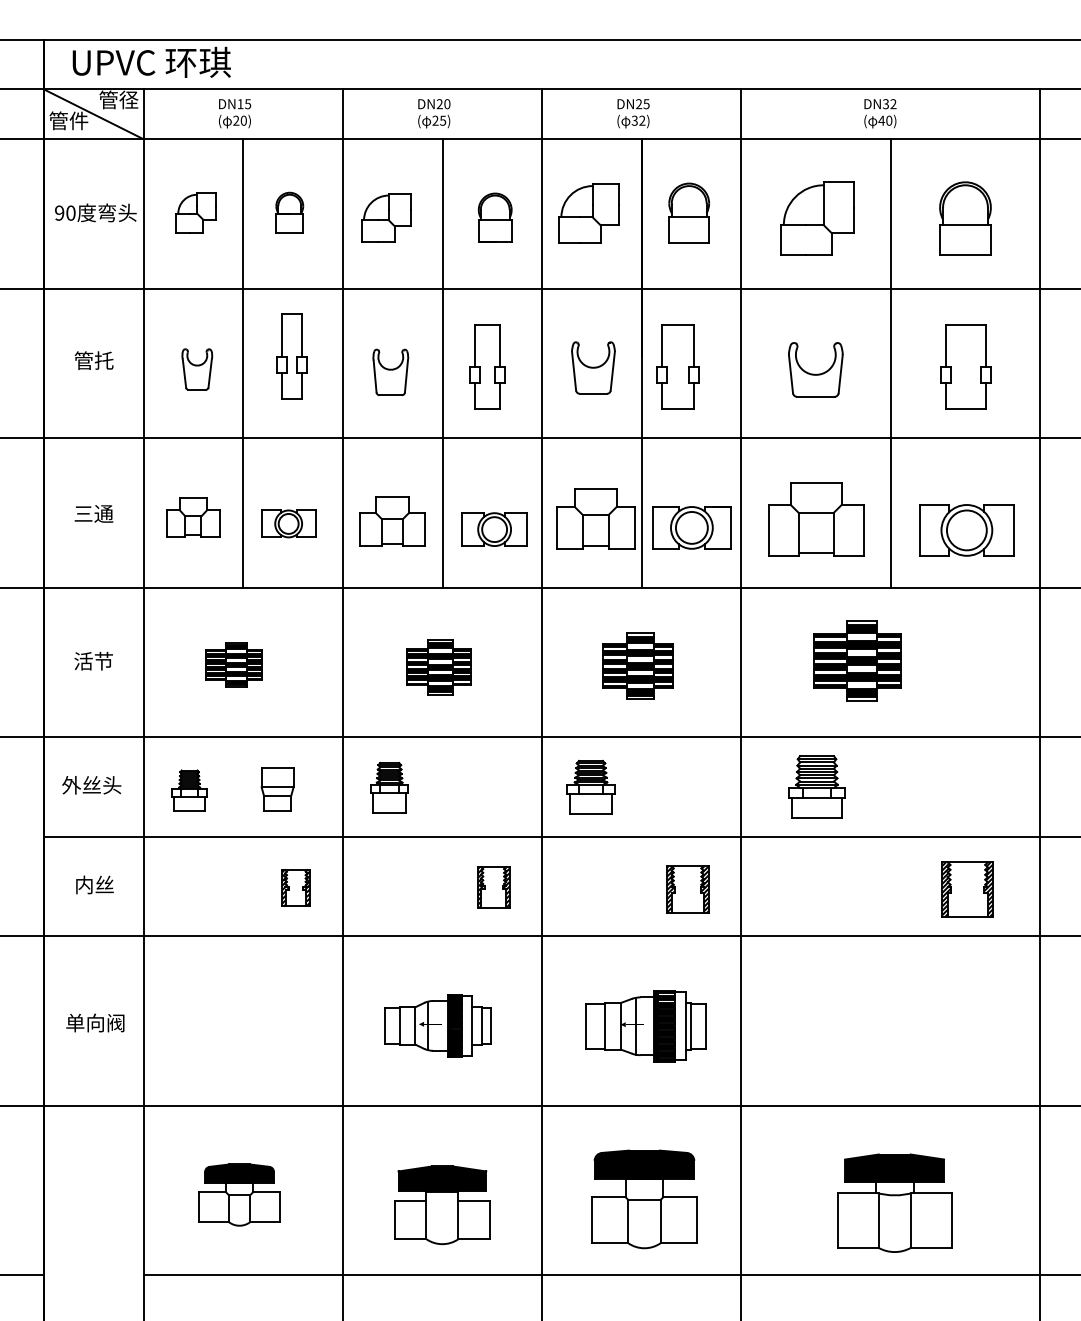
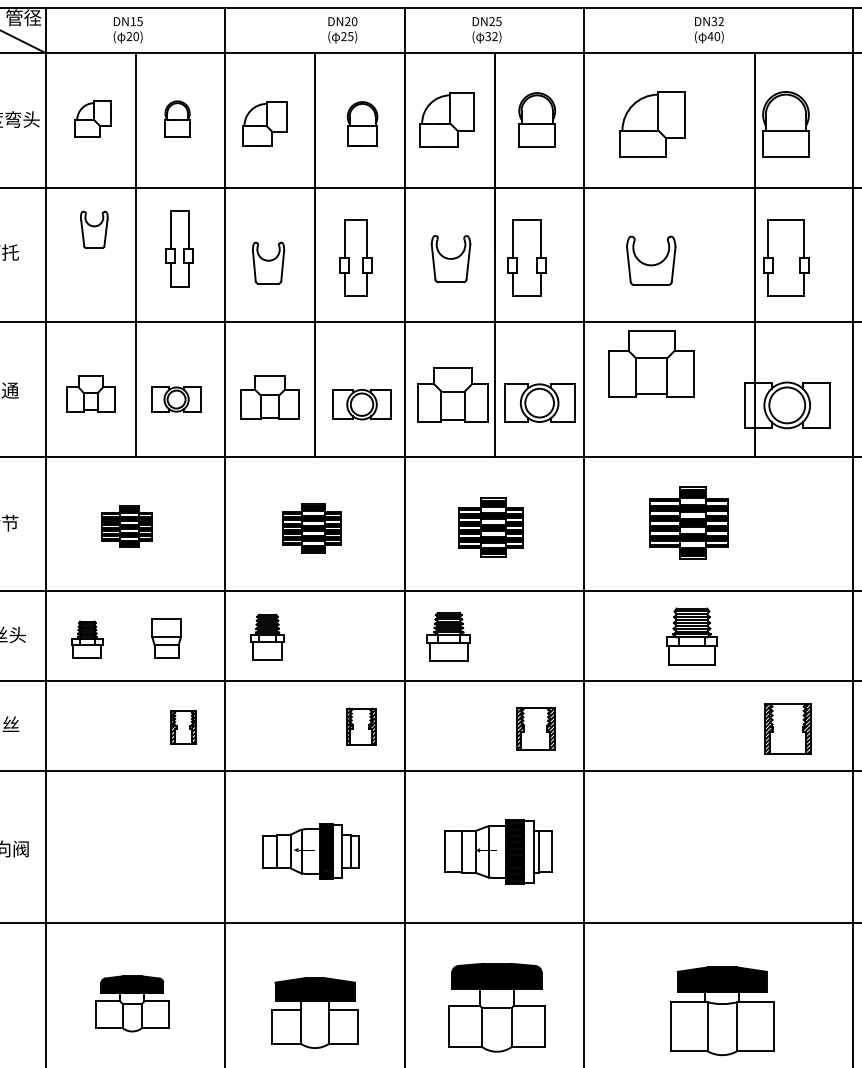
text: (434, 113) -> (343, 30), moved
line: (890, 363) -> (754, 255), moved
part: (197, 369) -> (94, 229), moved
part: (816, 519) -> (651, 364), moved
part: (816, 786) -> (691, 635), moved

